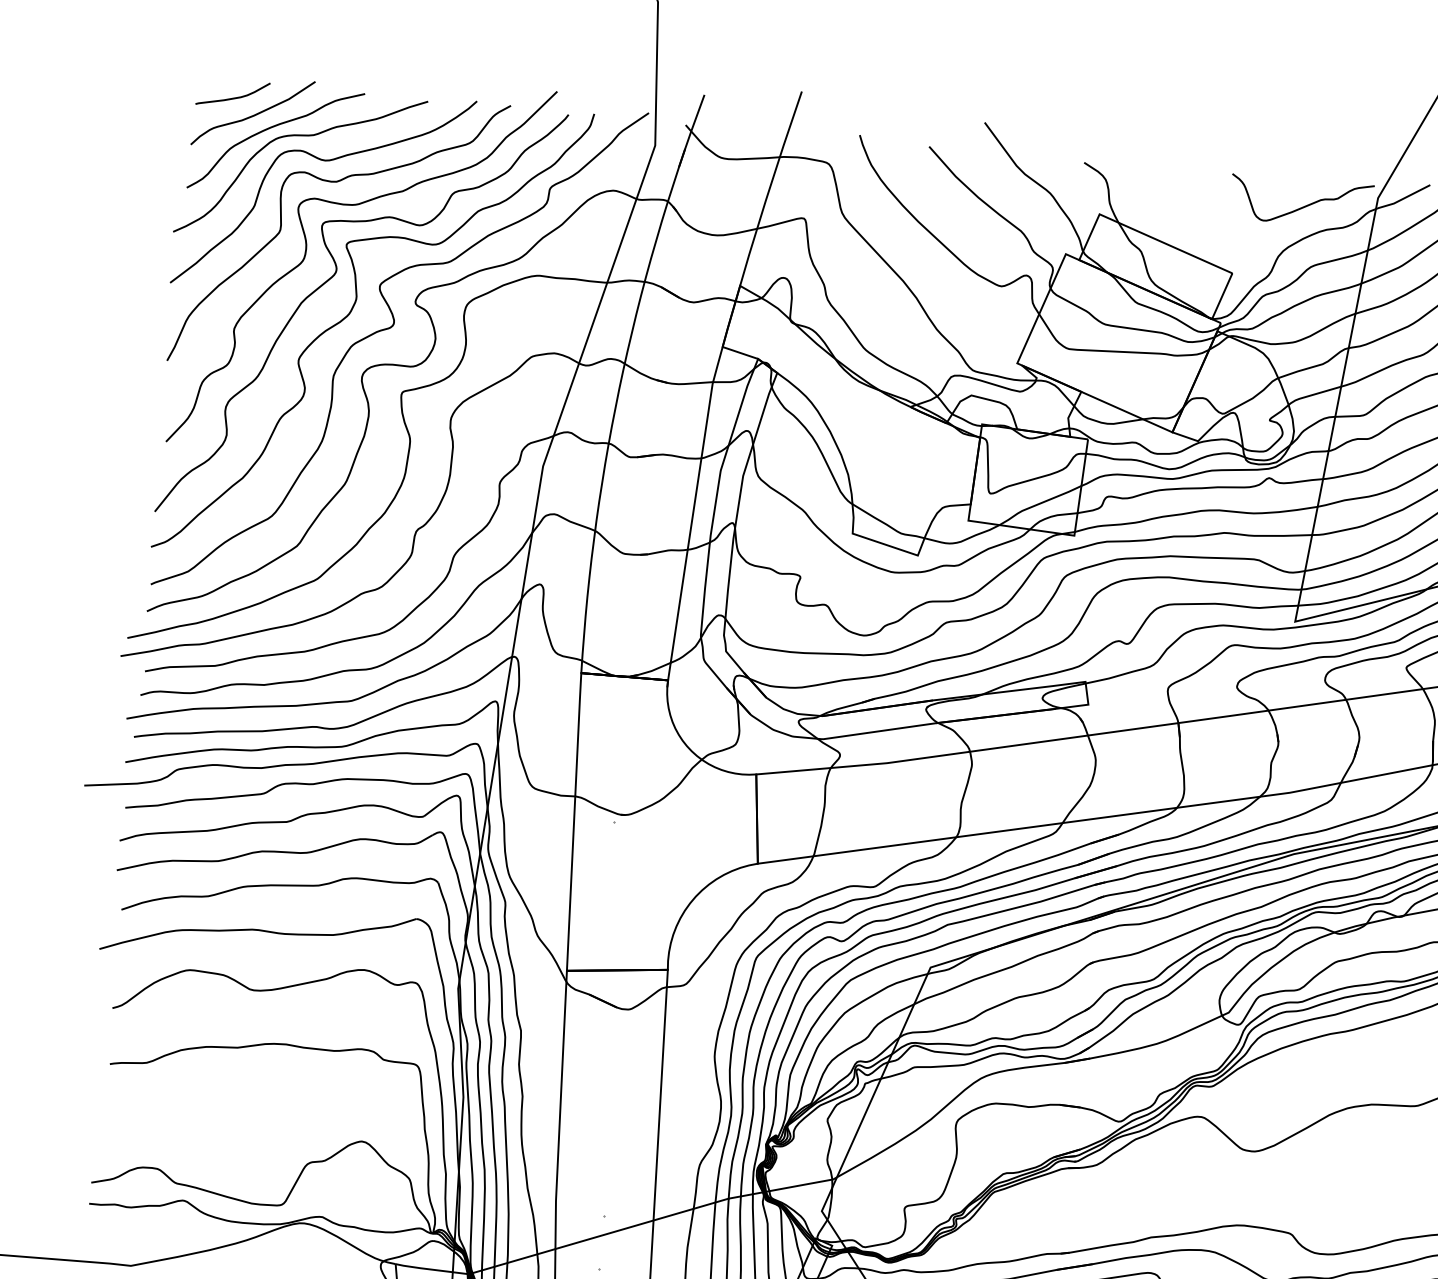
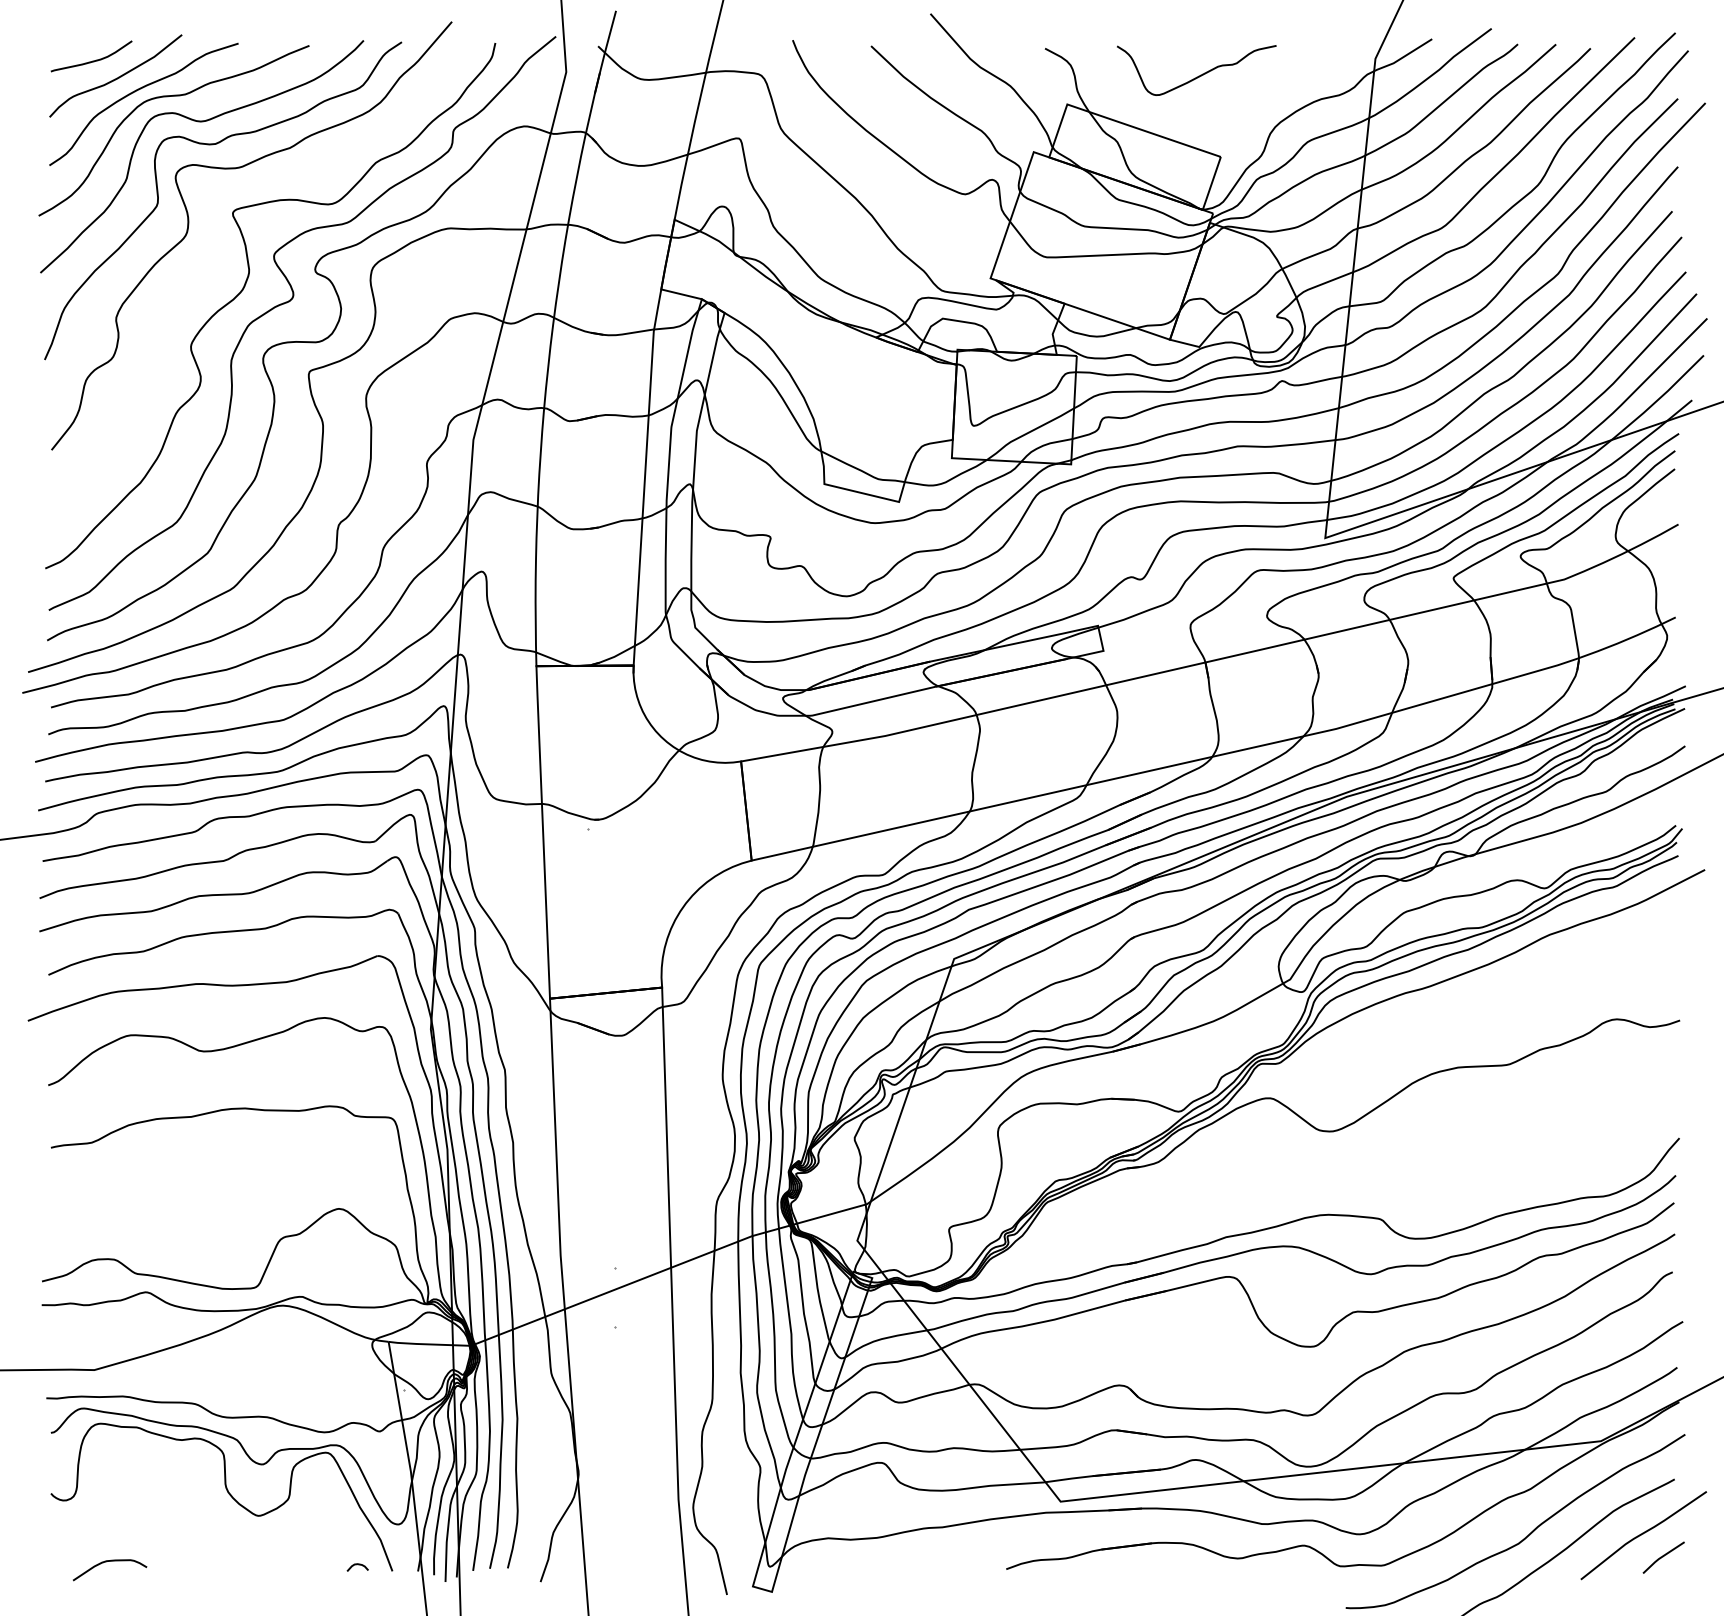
curve: (1302, 206) -> (1198, 75), moved
curve: (332, 278) -> (220, 251), removed

